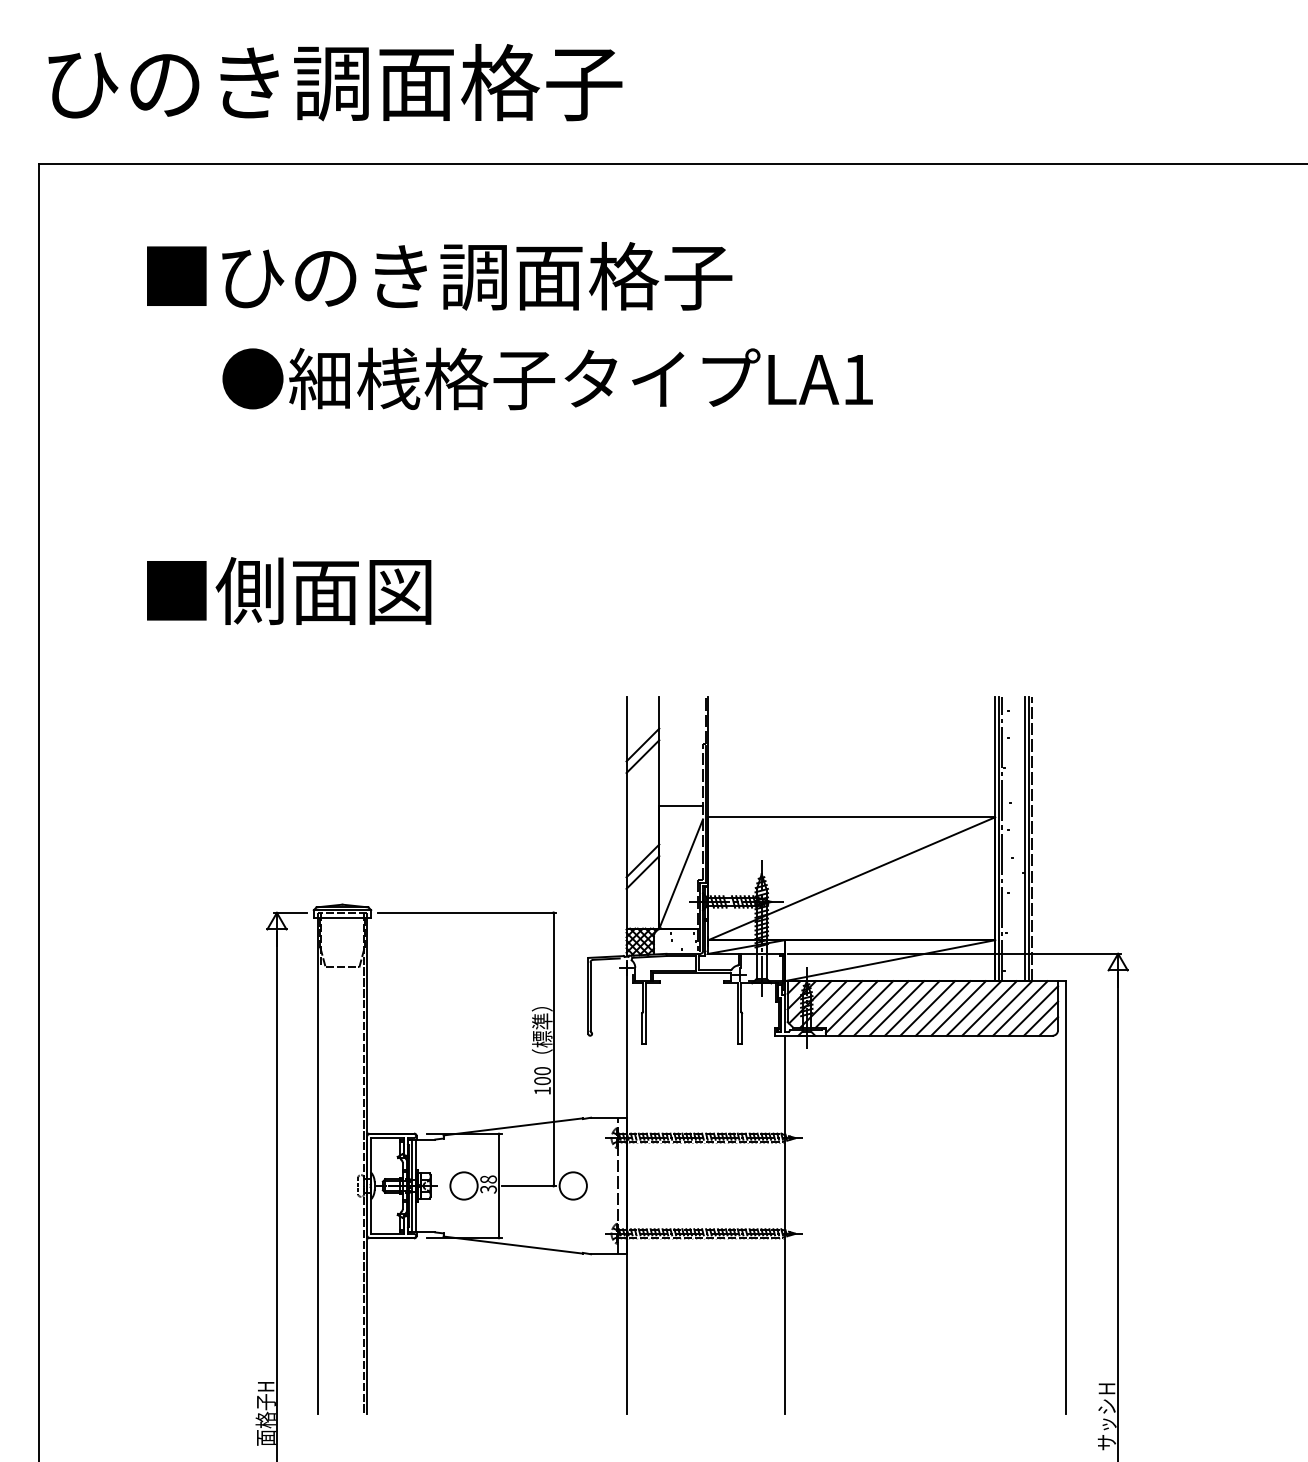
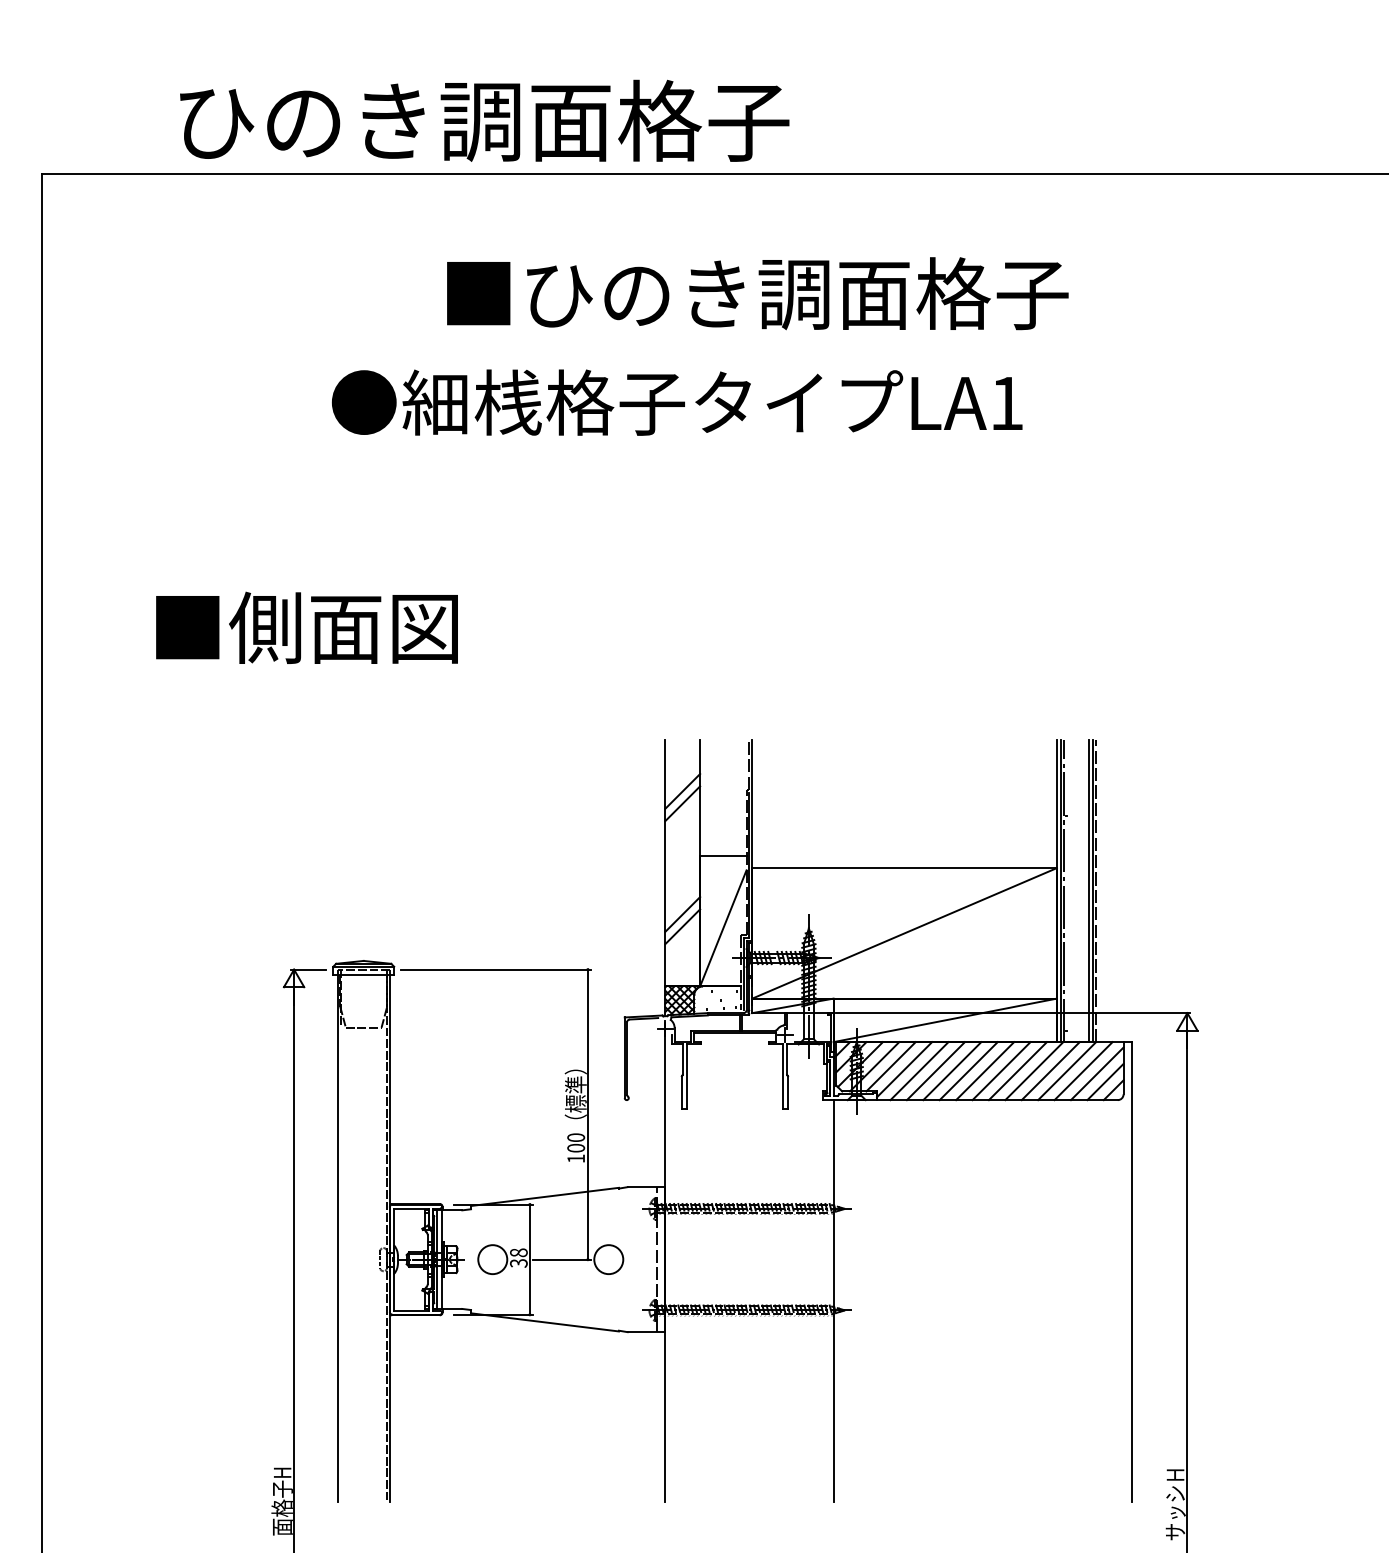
text: (335, 82) -> (484, 120), moved
text: (439, 276) -> (757, 293), moved
text: (547, 378) -> (676, 402), moved

